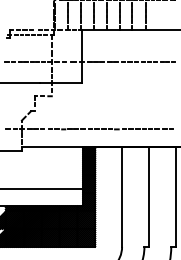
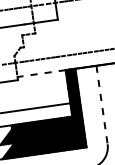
line: (52, 147) -> (41, 73), solid -> dashed
line: (122, 197) -> (102, 105), solid -> dashed

